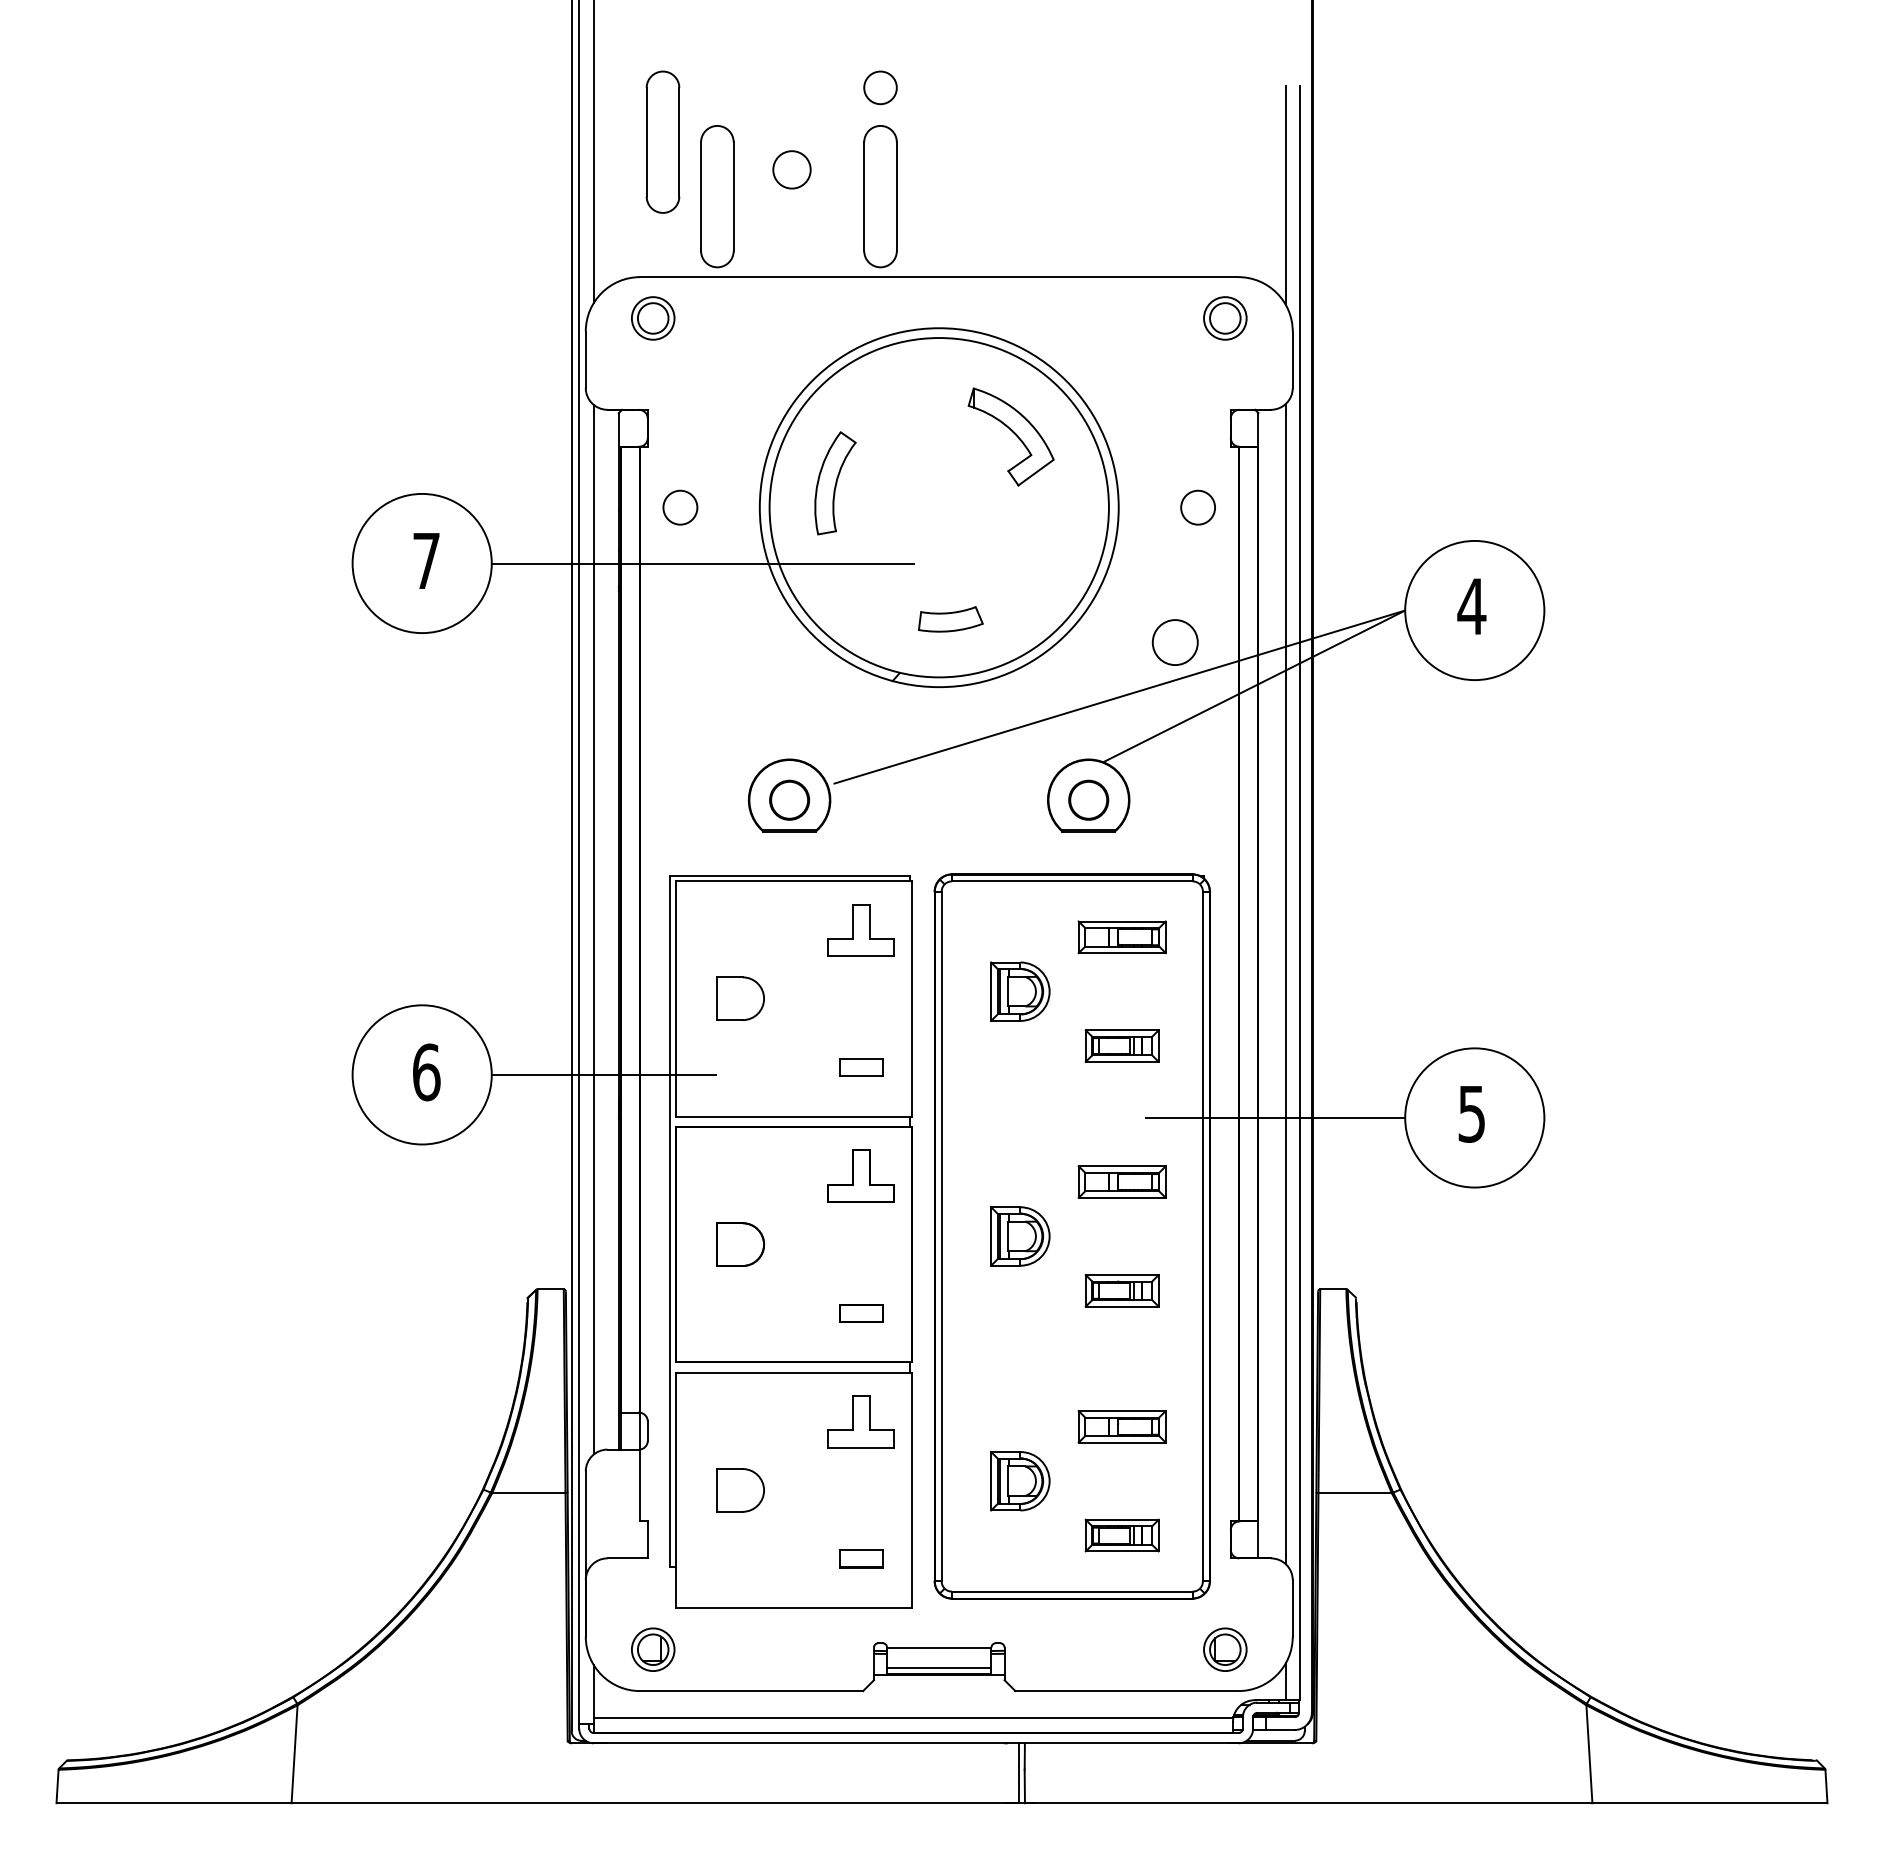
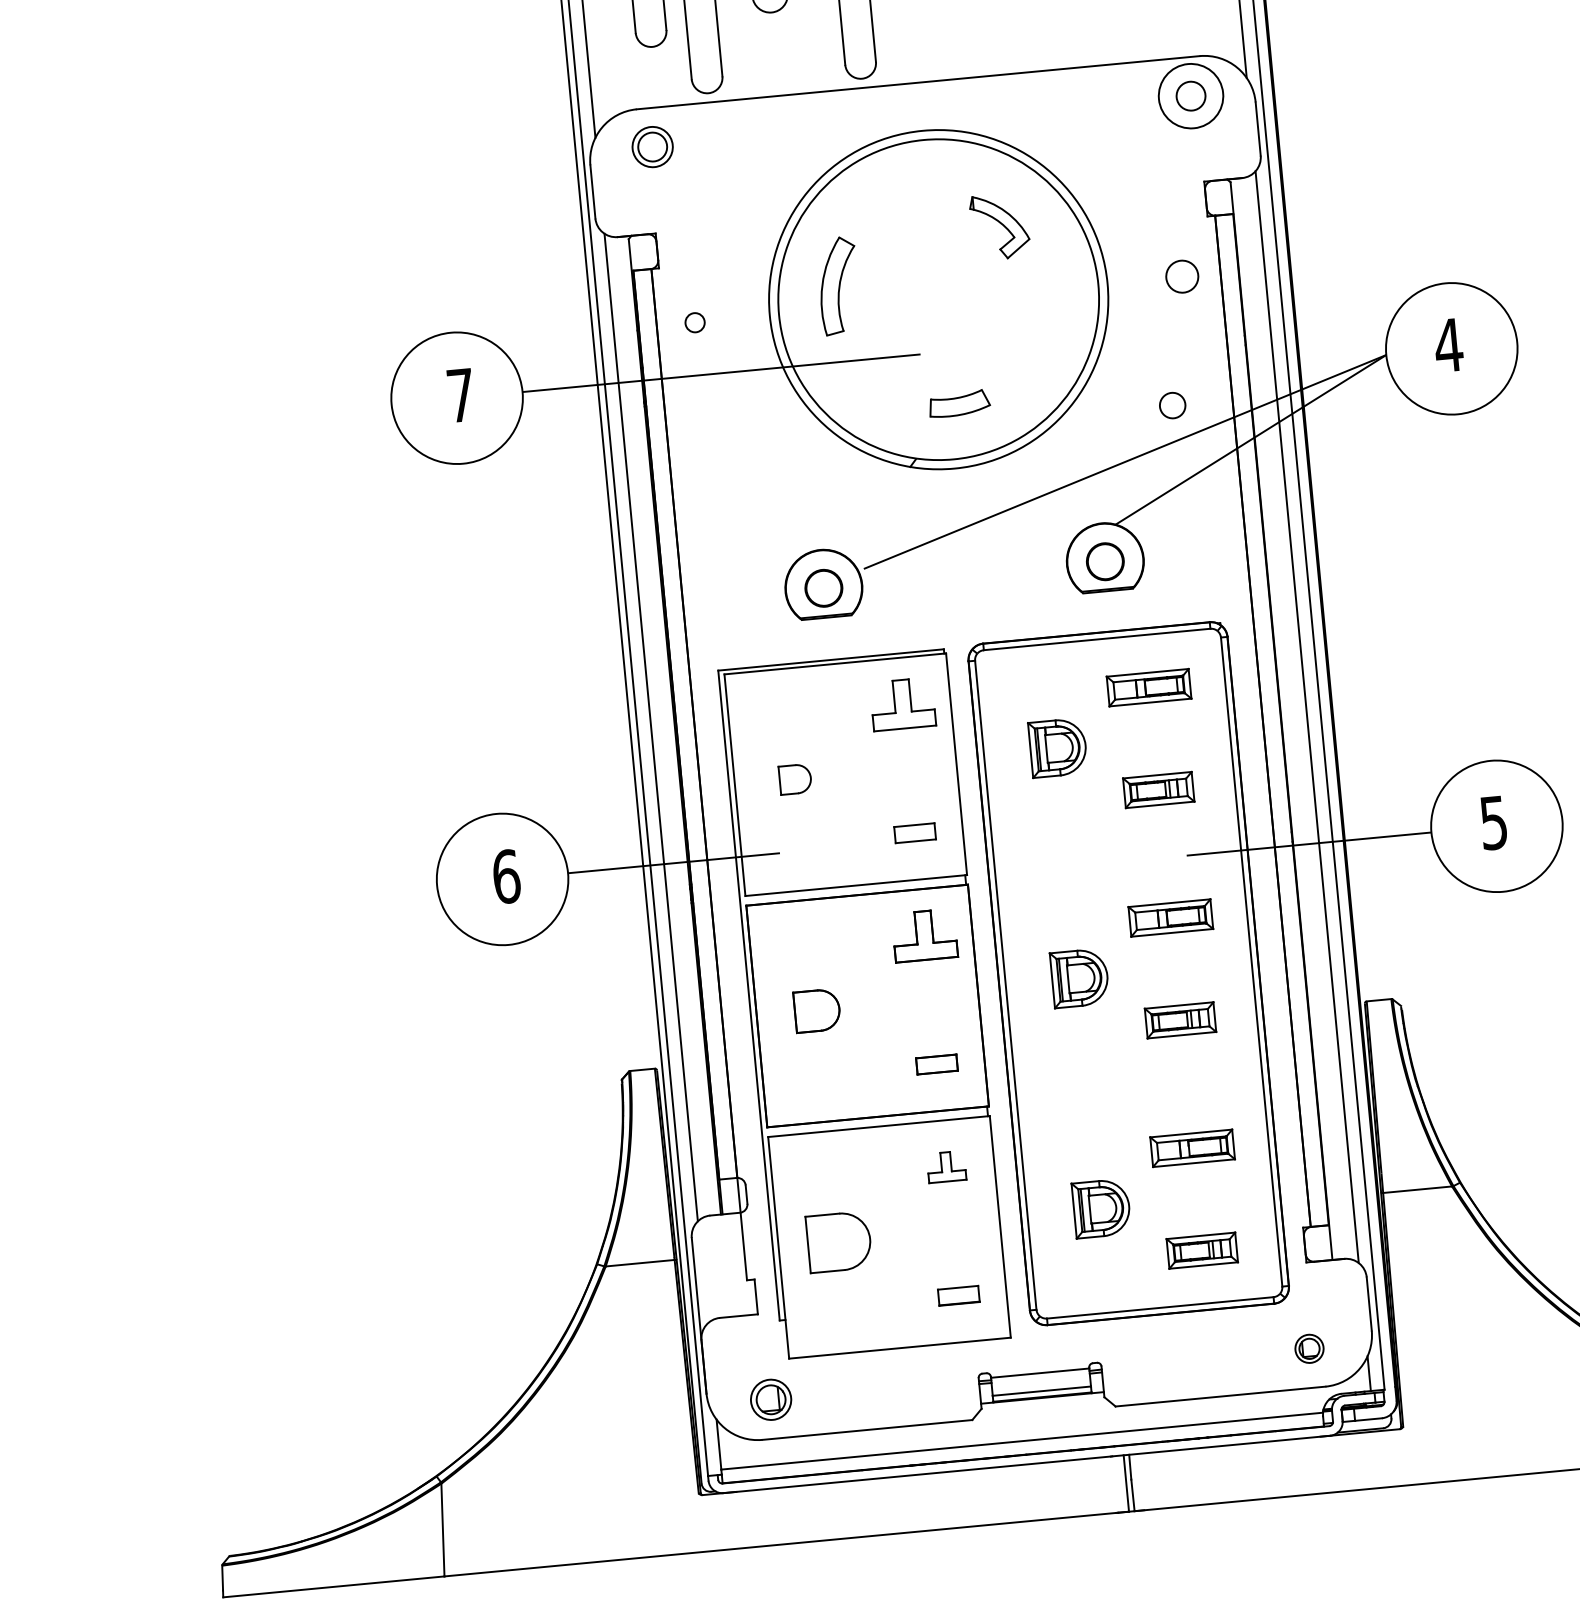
circle: (1225, 318) -> (1191, 96), size x1.6
part: (1010, 436) -> (999, 226), size x0.7
circle: (680, 507) -> (695, 322), size x0.6
circle: (1174, 642) -> (1172, 405), size x0.6
part: (740, 998) -> (795, 779), size x0.7
part: (860, 1421) -> (945, 1166), size x0.6
part: (740, 1490) -> (839, 1242), size x1.4
part: (1225, 1649) -> (1309, 1348), size x0.7

